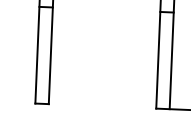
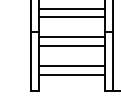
line: (105, 19) -> (71, 37), added
line: (104, 32) -> (71, 45), added
line: (103, 66) -> (71, 66), added
line: (102, 79) -> (71, 74), added

